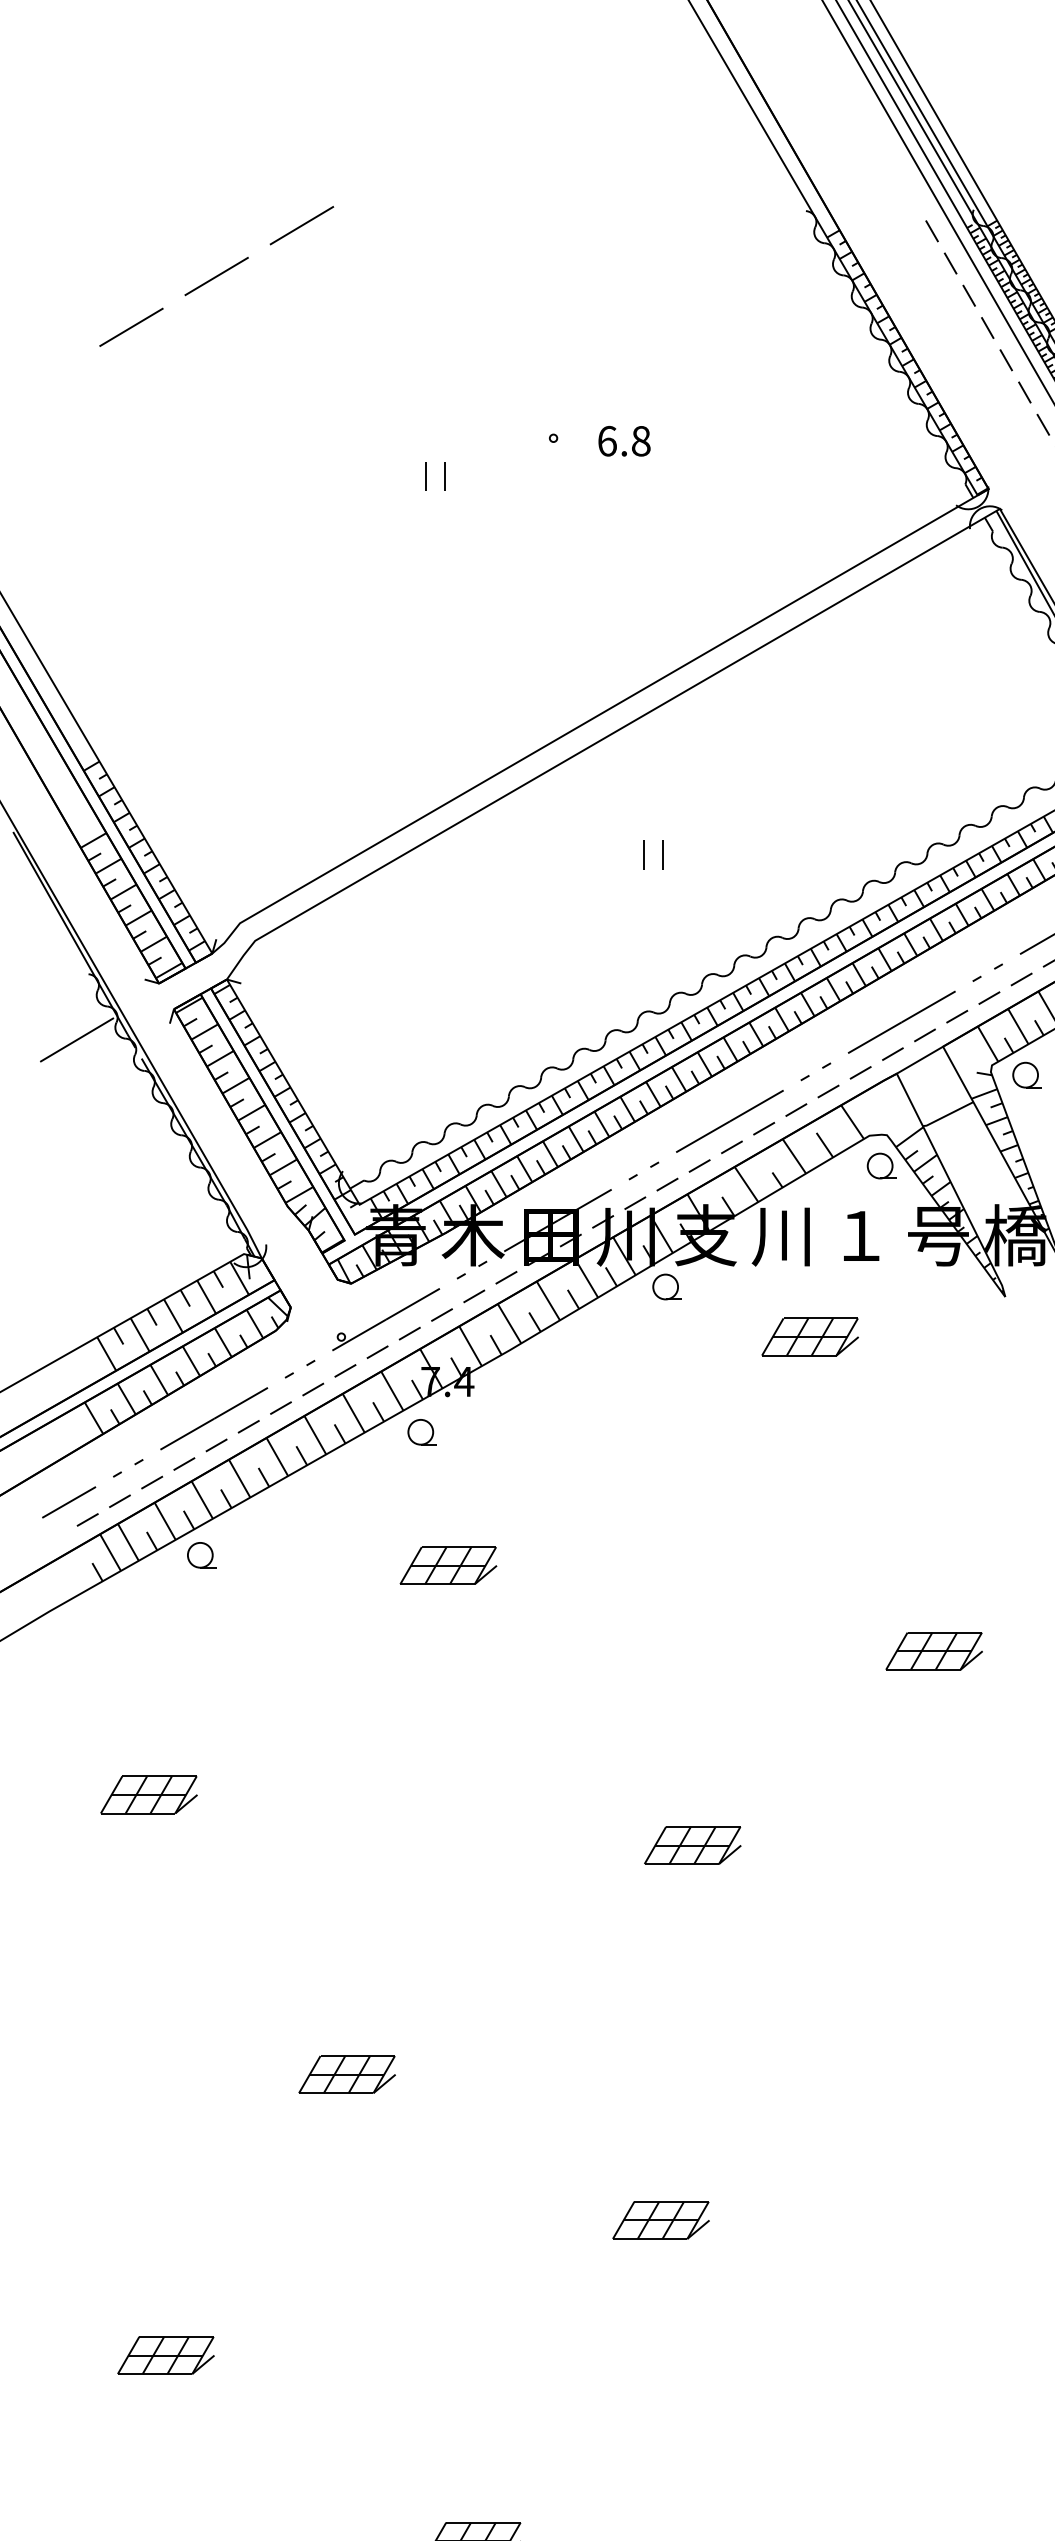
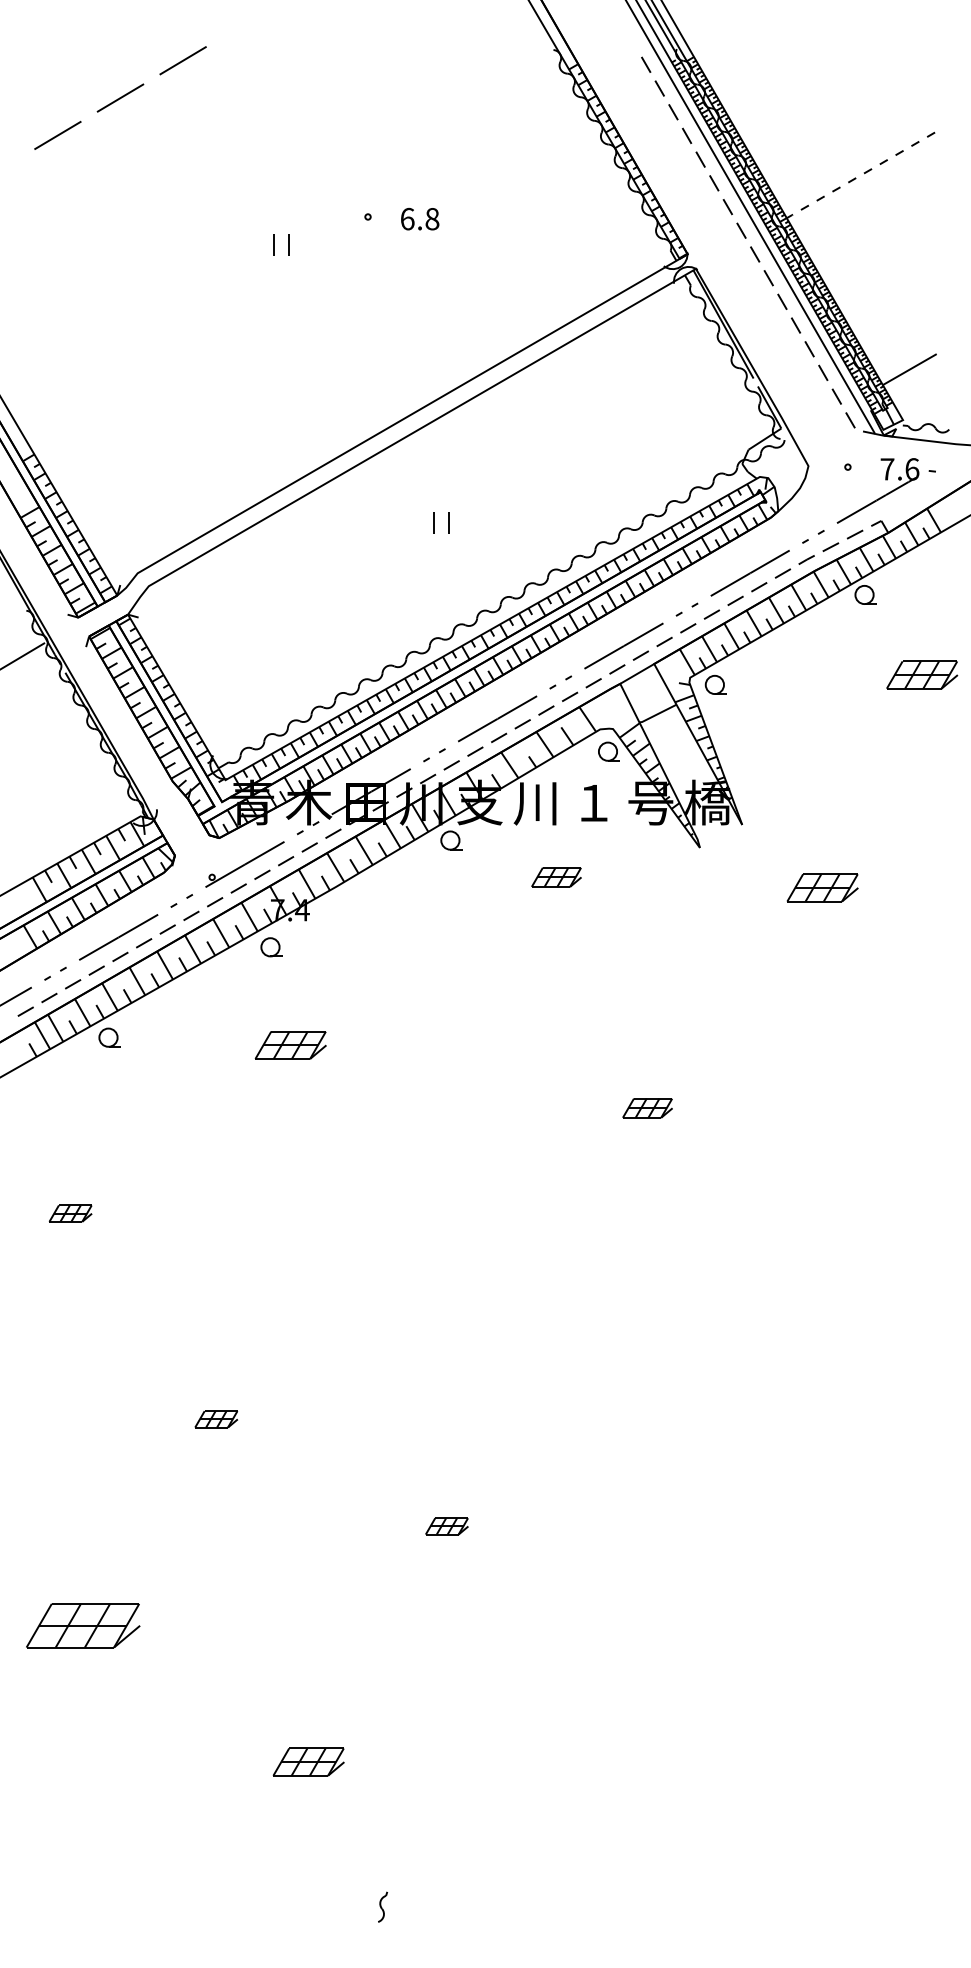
part: (810, 1337) -> (556, 877), size x0.7
part: (933, 1651) -> (647, 1108), size x0.7
part: (148, 1794) -> (70, 1213), size x0.6
part: (693, 1844) -> (470, 1250), removed
part: (347, 2074) -> (216, 1419), size x0.6
part: (660, 2220) -> (446, 1526), size x0.6
part: (166, 2355) -> (83, 1625), size x1.6

